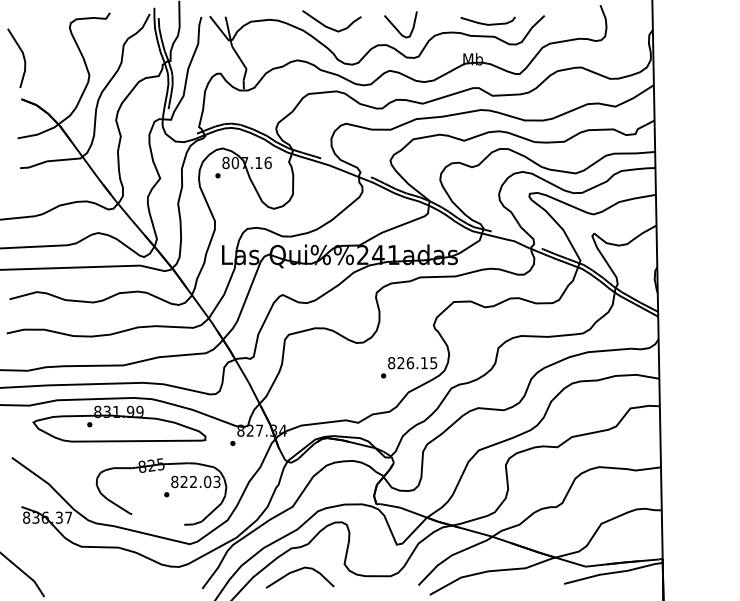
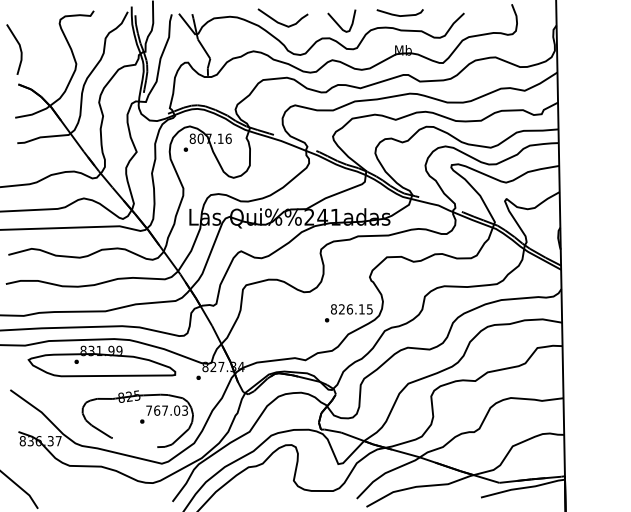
curve: (486, 23) -> (398, 14), moved
text: (183, 481) -> (156, 410), 822.03 -> 767.03
curve: (299, 570) -> (255, 486), removed

